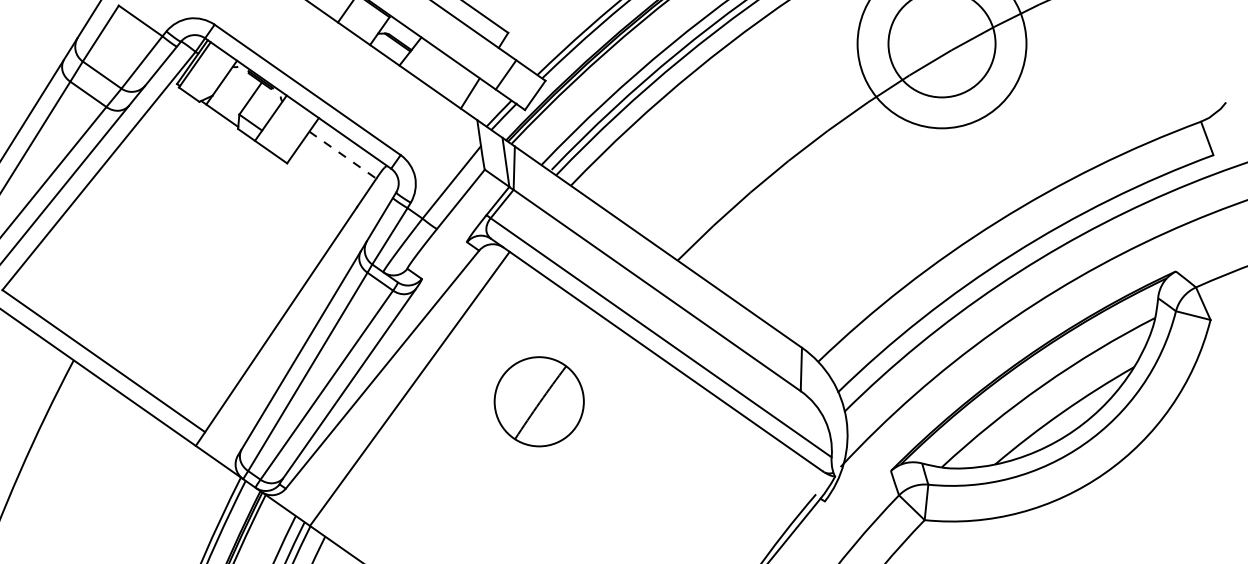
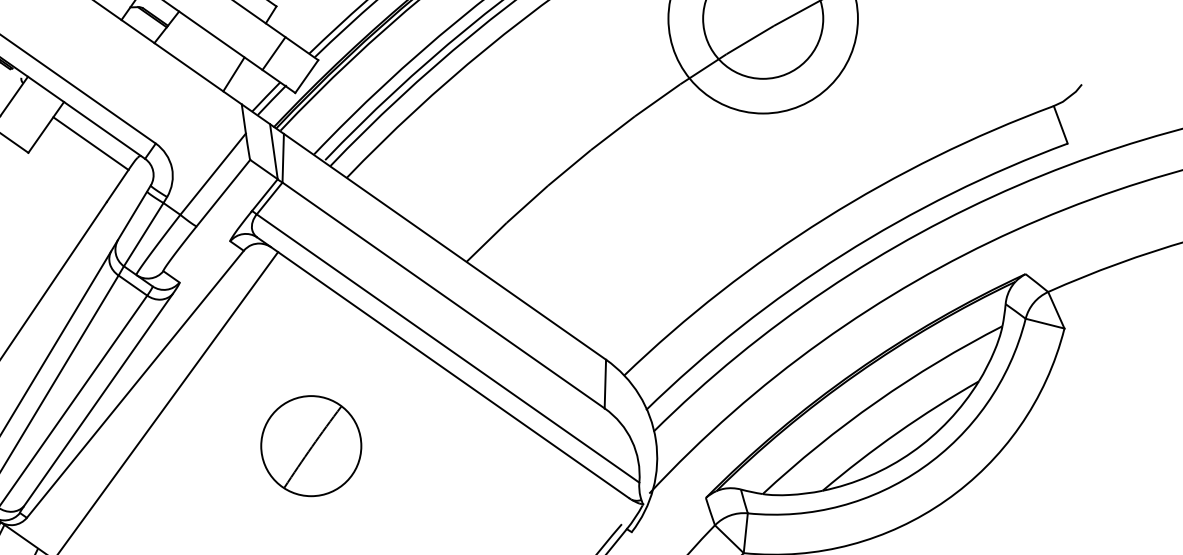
line: (342, 155) -> (90, 144), dashed -> solid
part: (538, 401) -> (310, 445), moved

